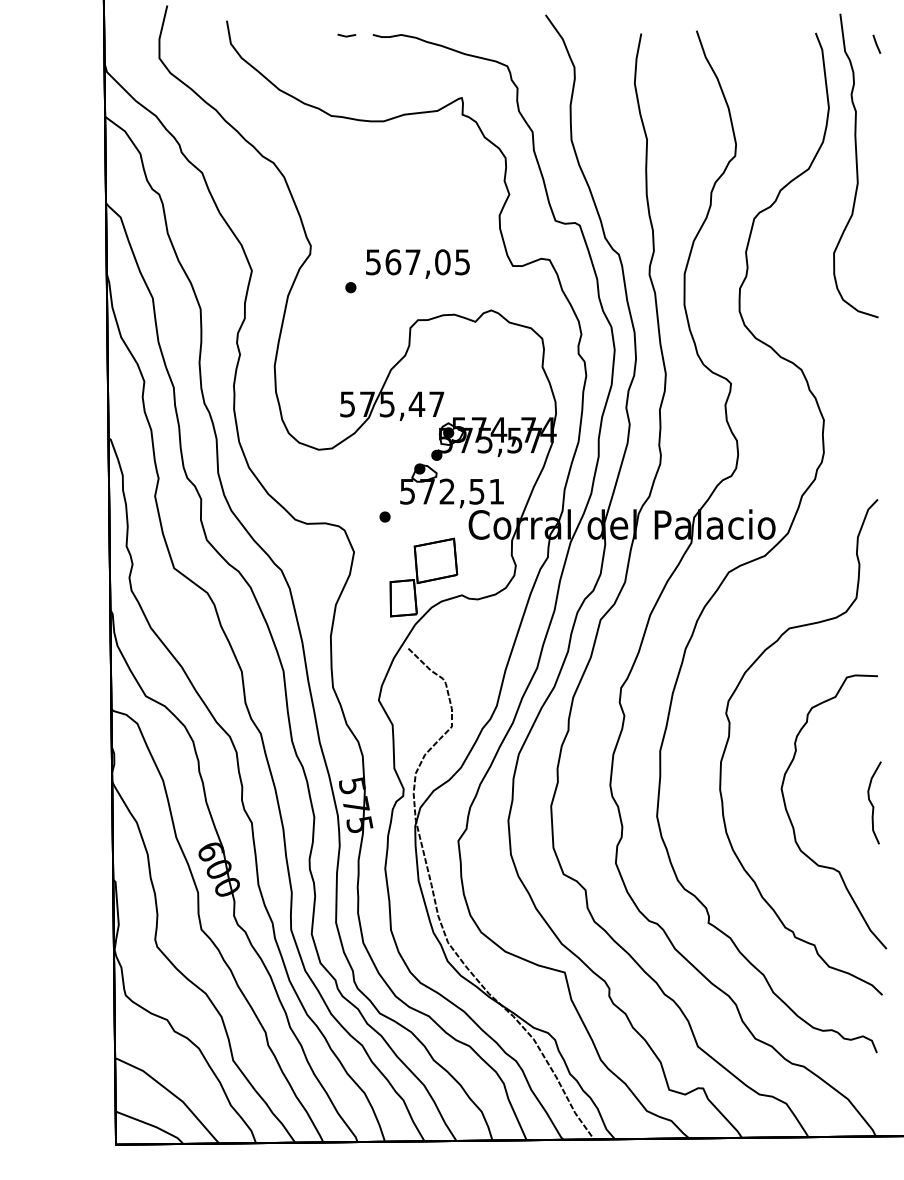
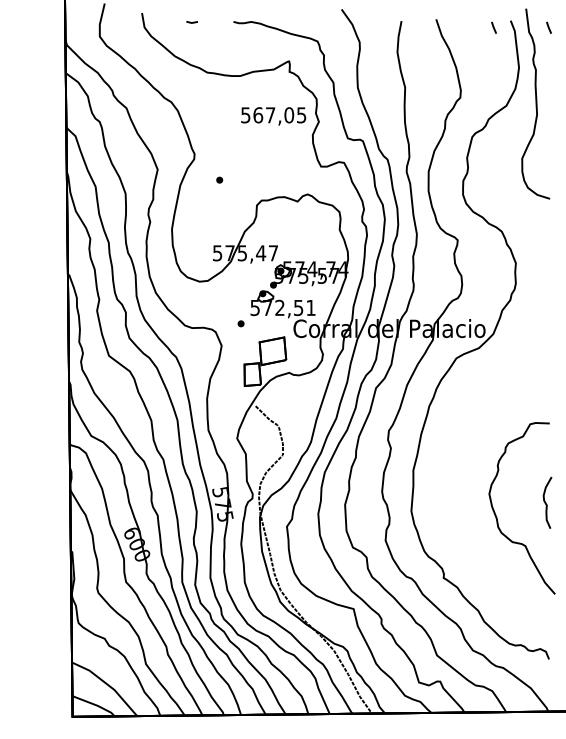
line: (345, 35) -> (191, 22), moved
line: (788, 43) -> (493, 27), added
text: (417, 264) -> (273, 116), moved
curve: (730, 736) -> (457, 461), removed

